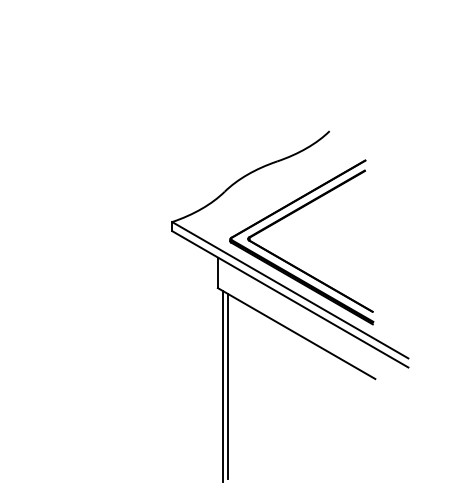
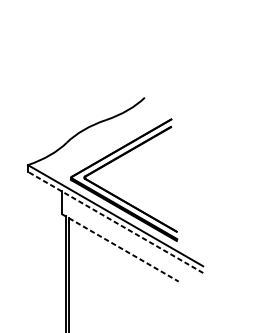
line: (289, 299) -> (115, 222), solid -> dashed
line: (296, 333) -> (120, 247), solid -> dashed

